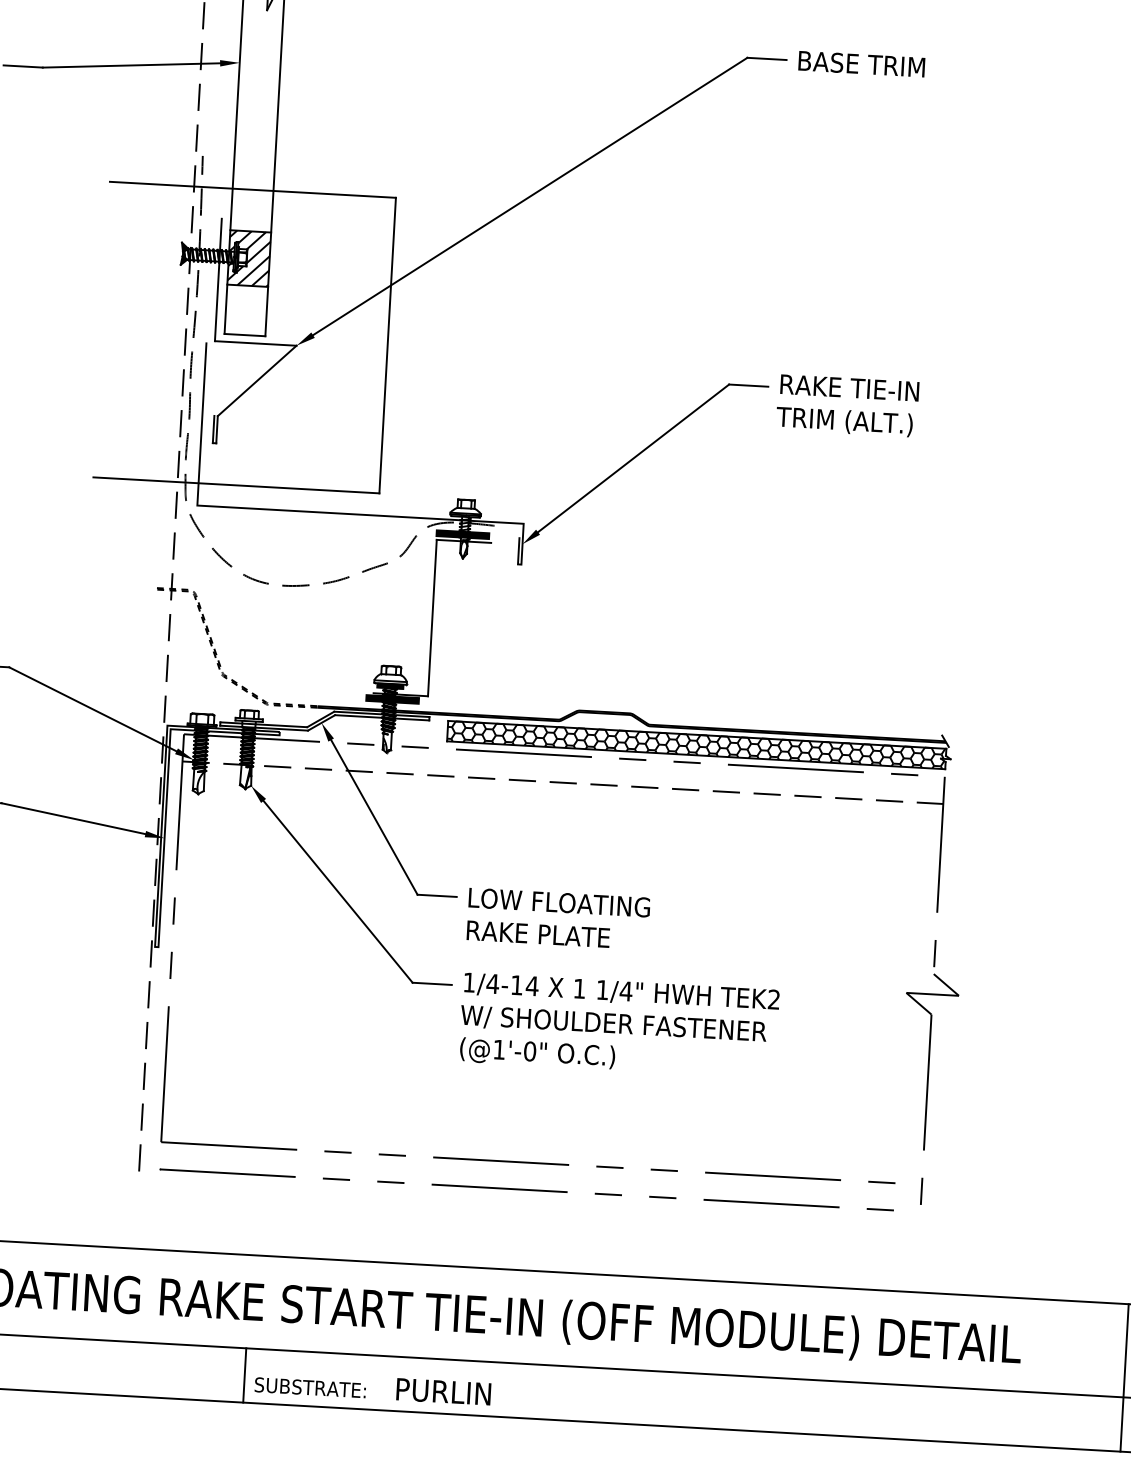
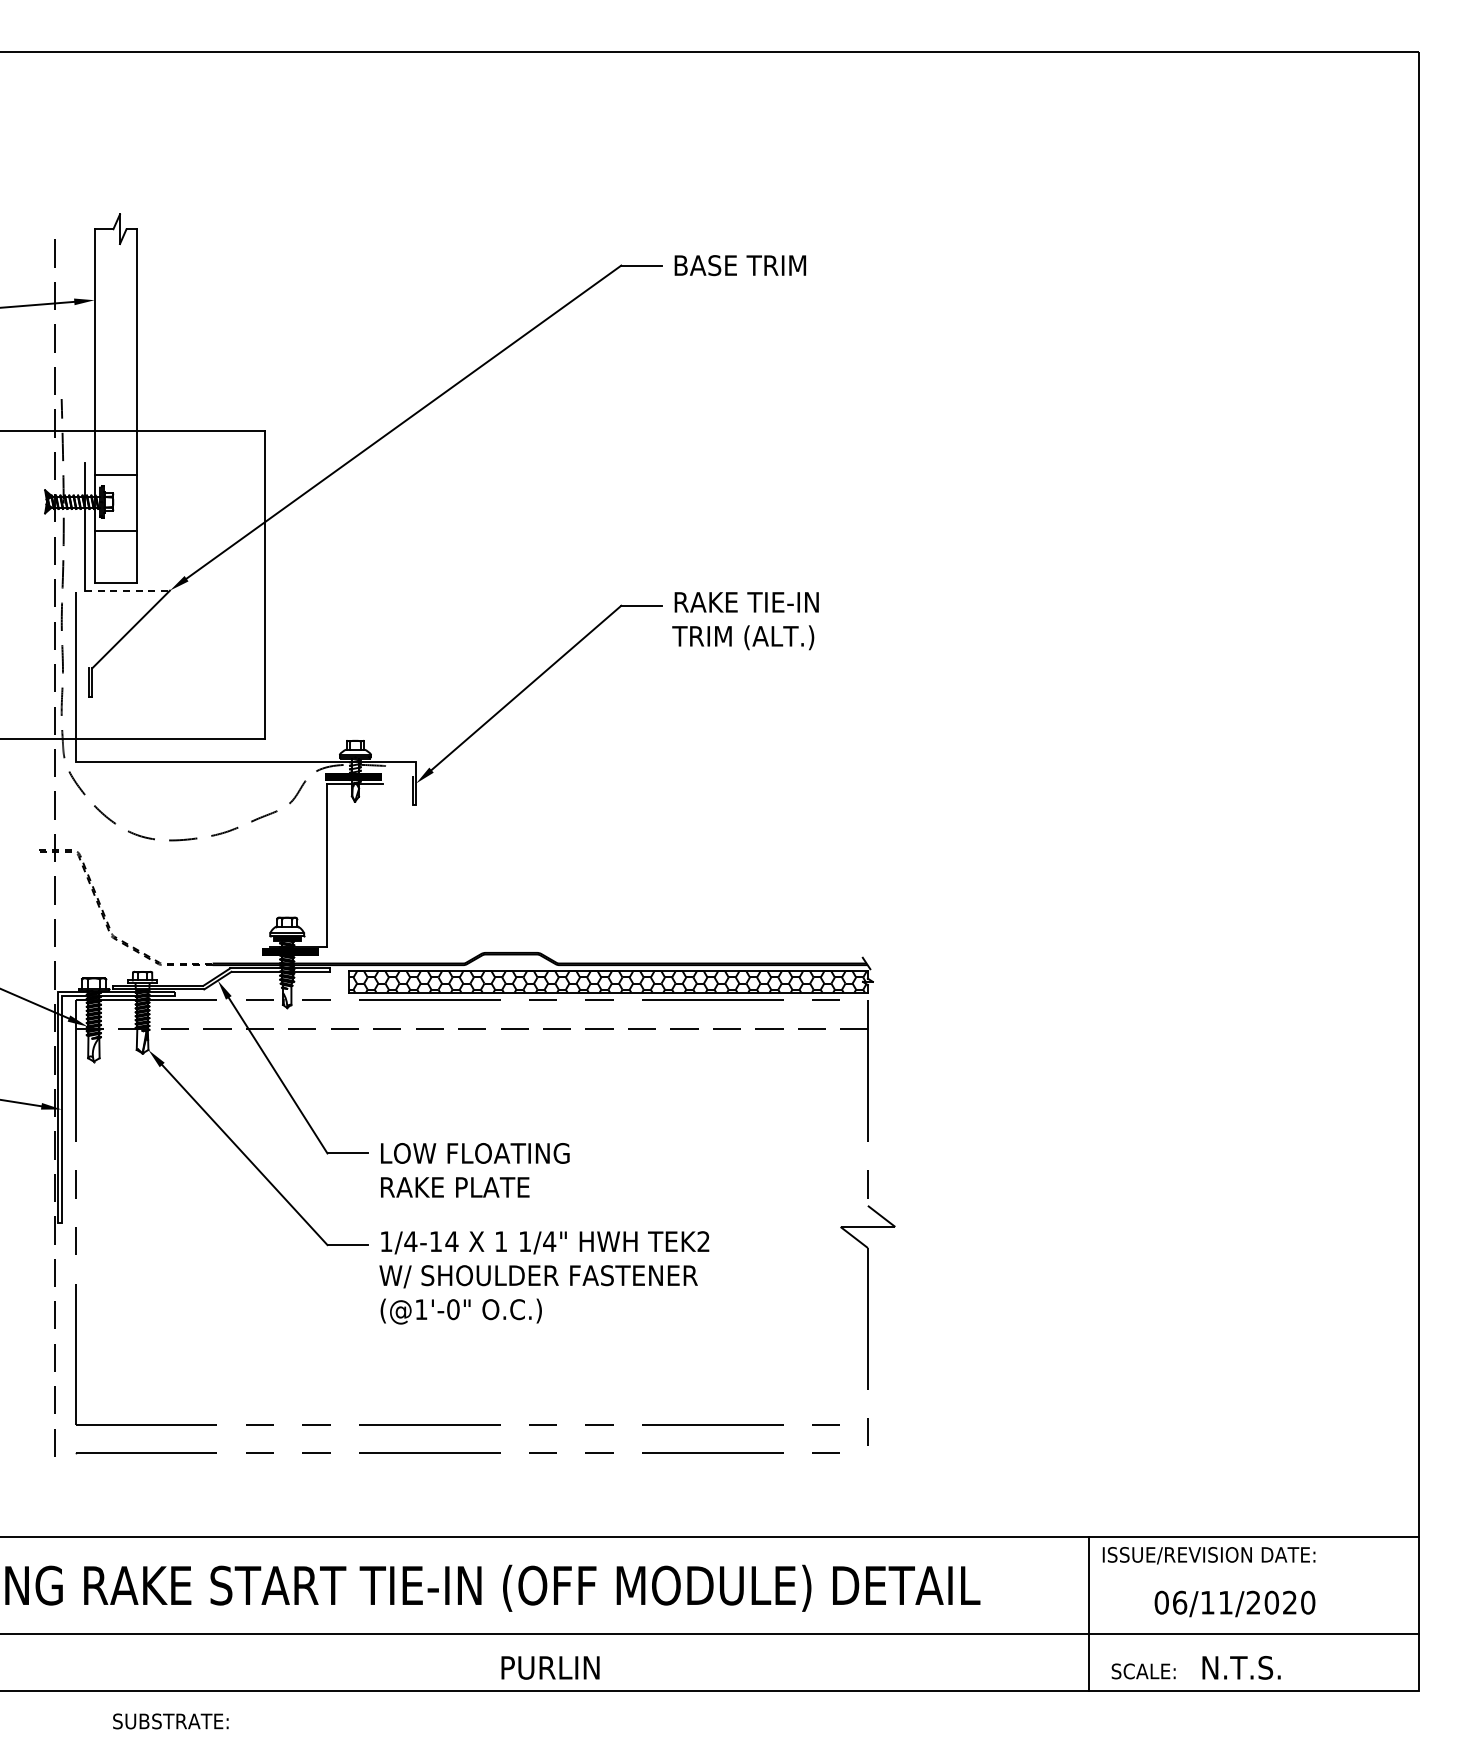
hatch: (248, 258) -> (115, 502), removed
line: (256, 343) -> (128, 590), solid -> dashed
line: (245, 1375) -> (176, 1662), removed
text: (310, 1387) -> (170, 1721), moved
text: (443, 1391) -> (550, 1667), moved

